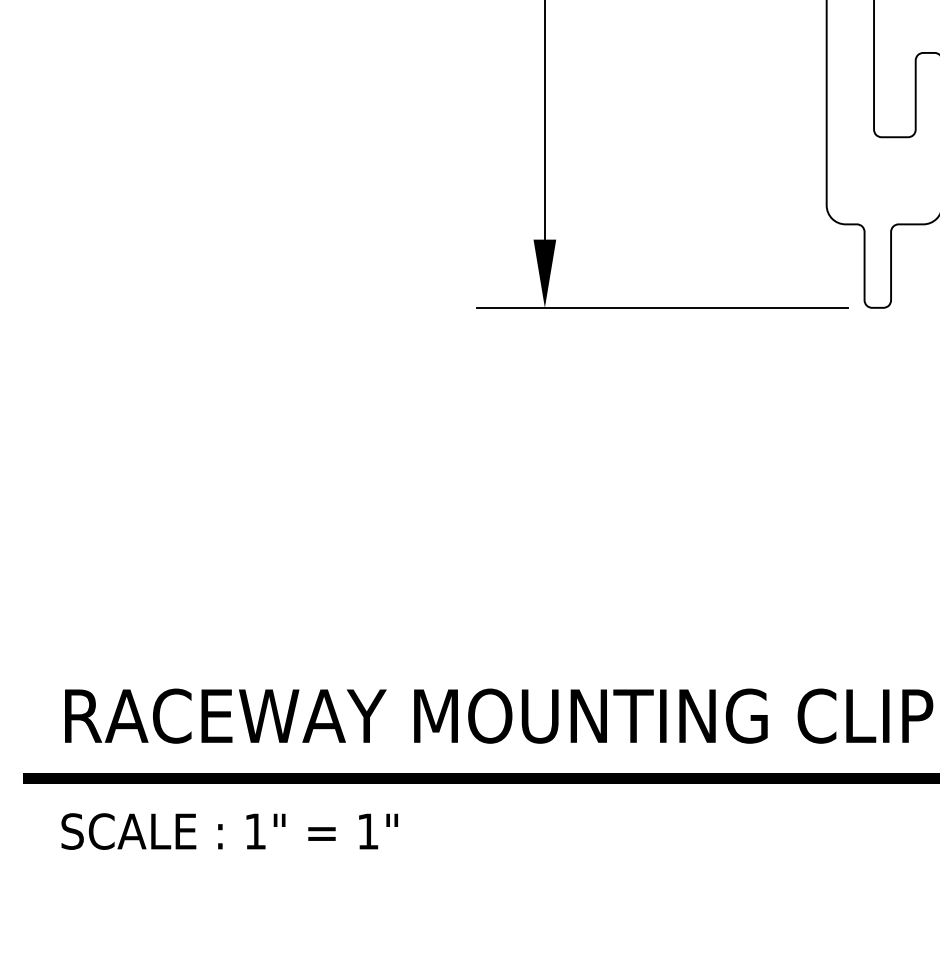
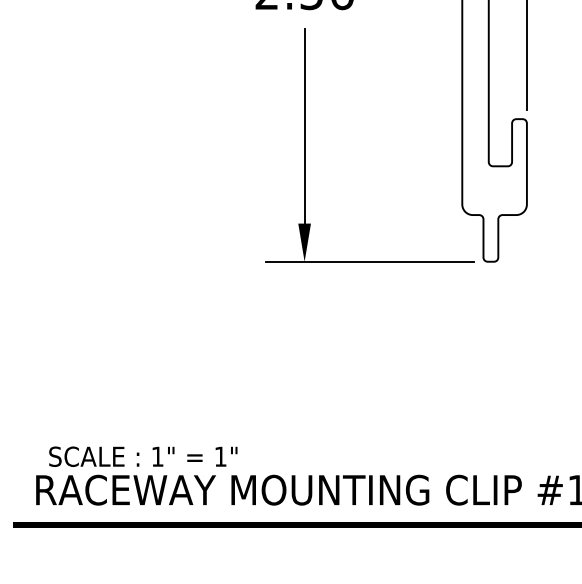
text: (230, 831) -> (143, 456), moved

